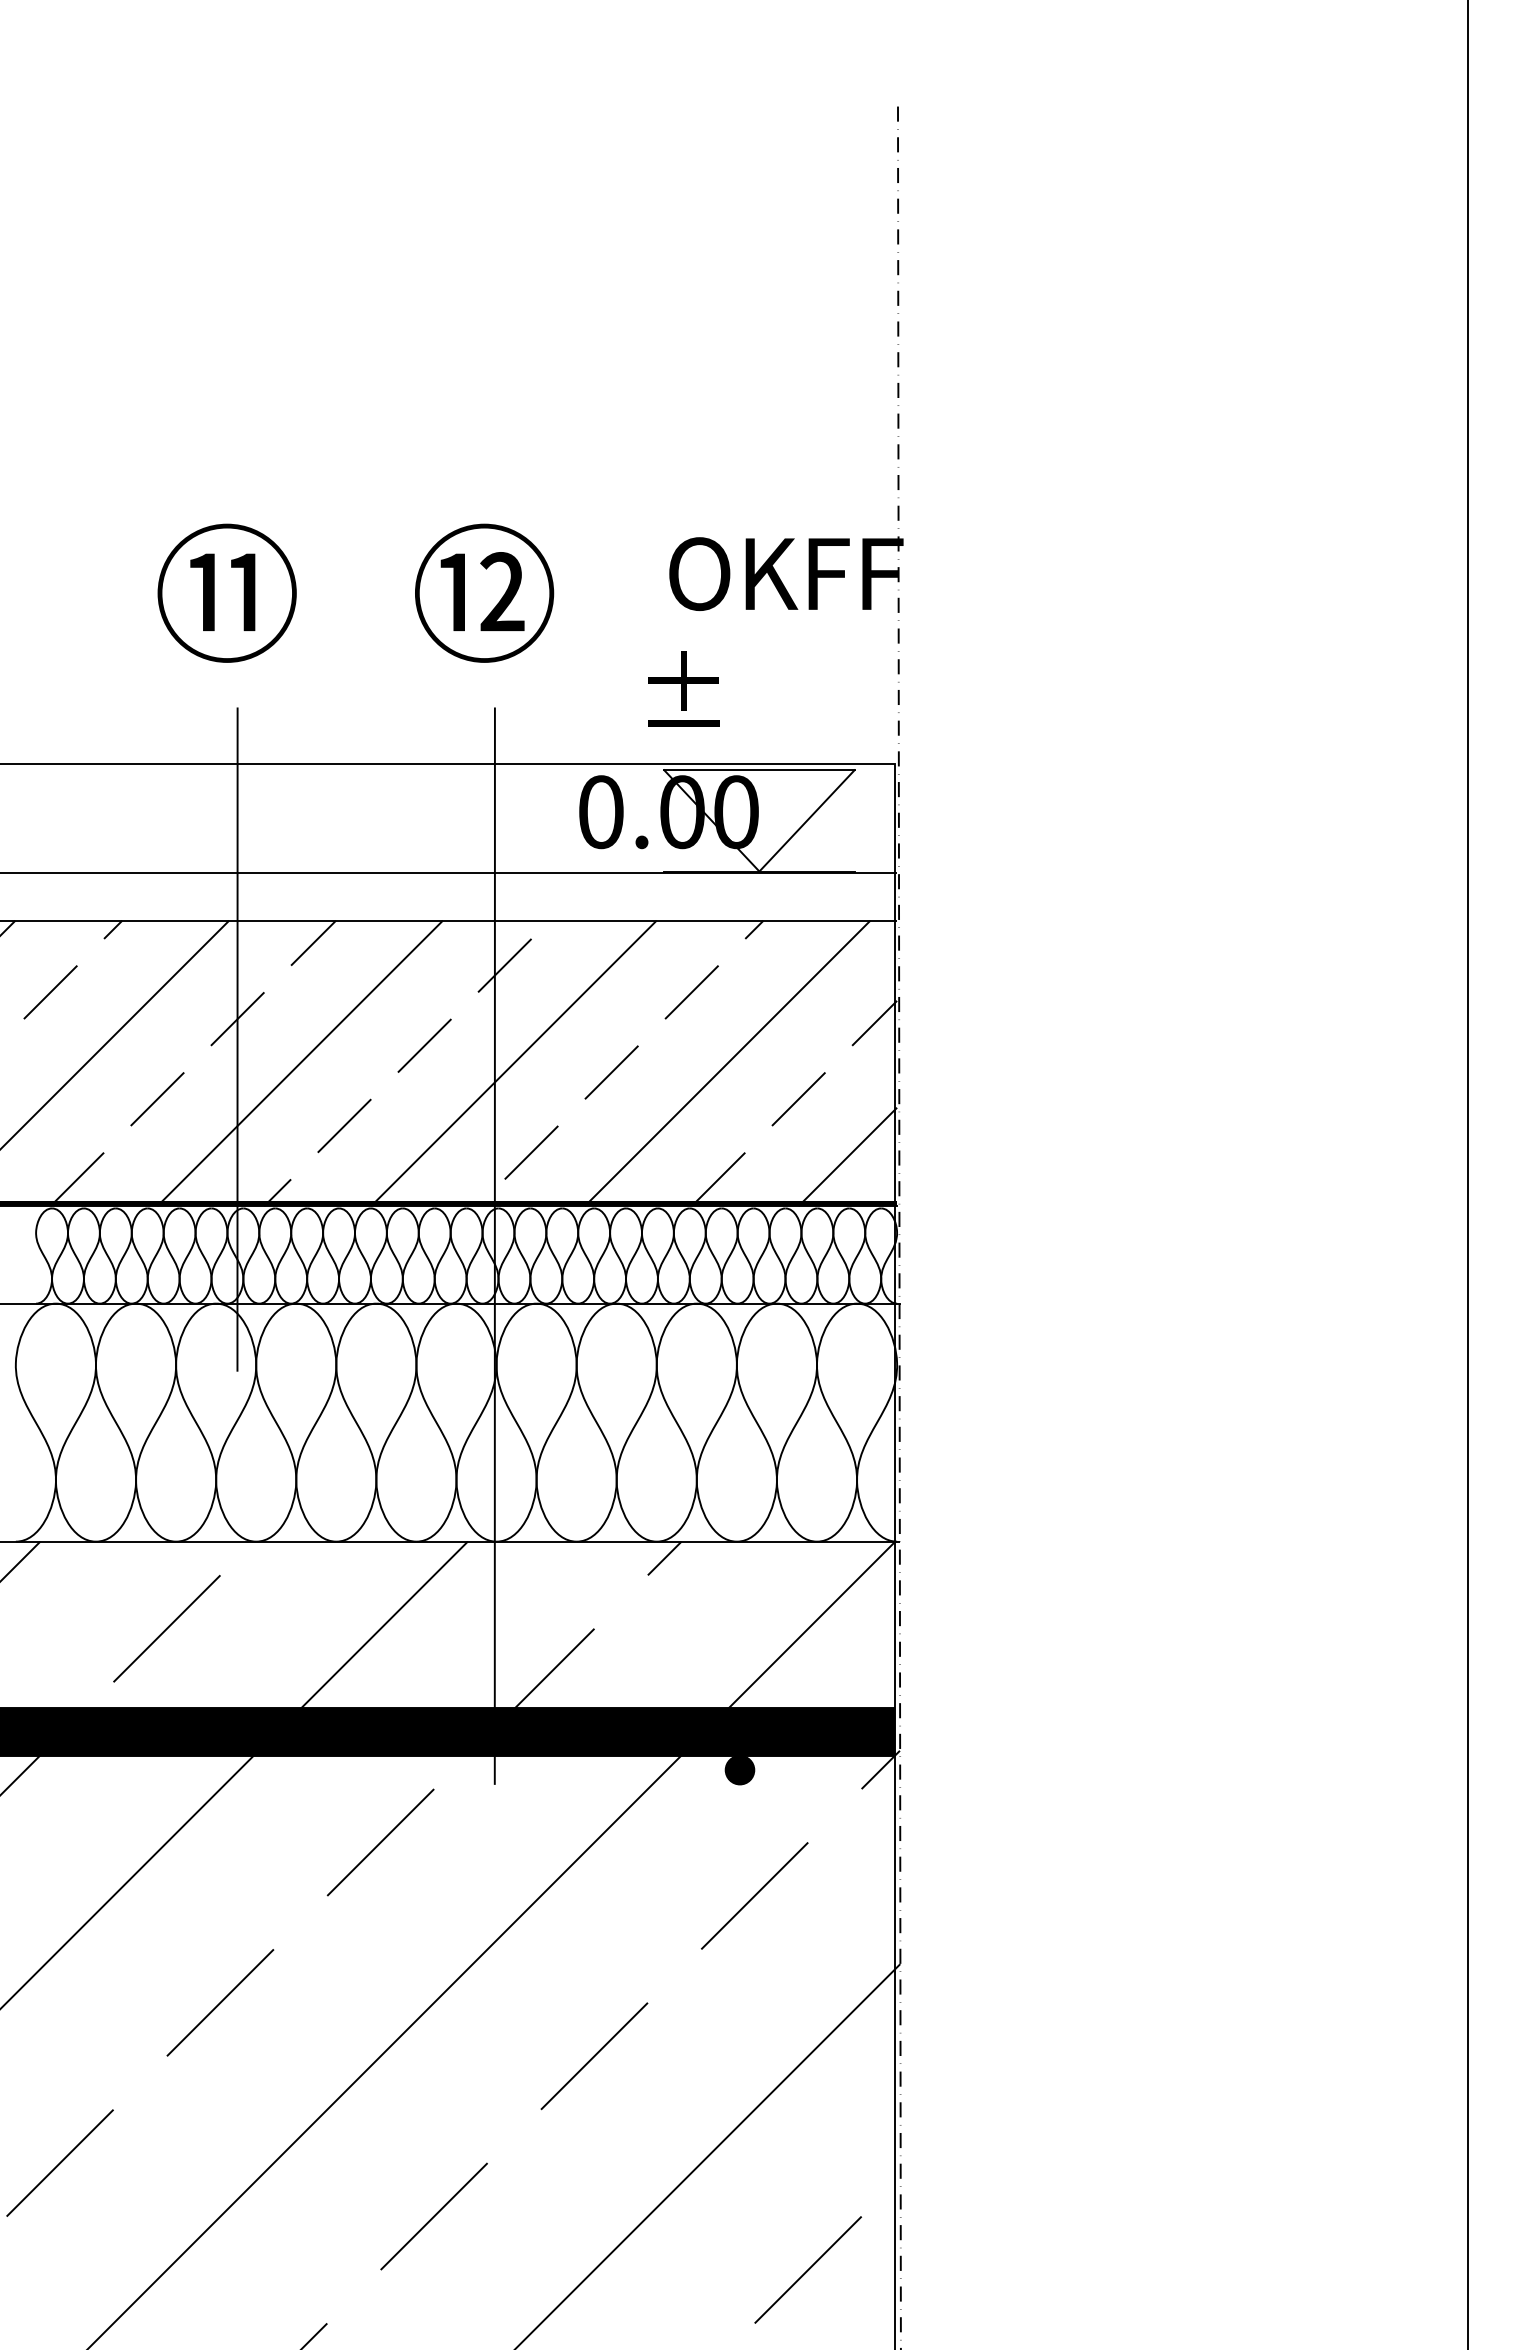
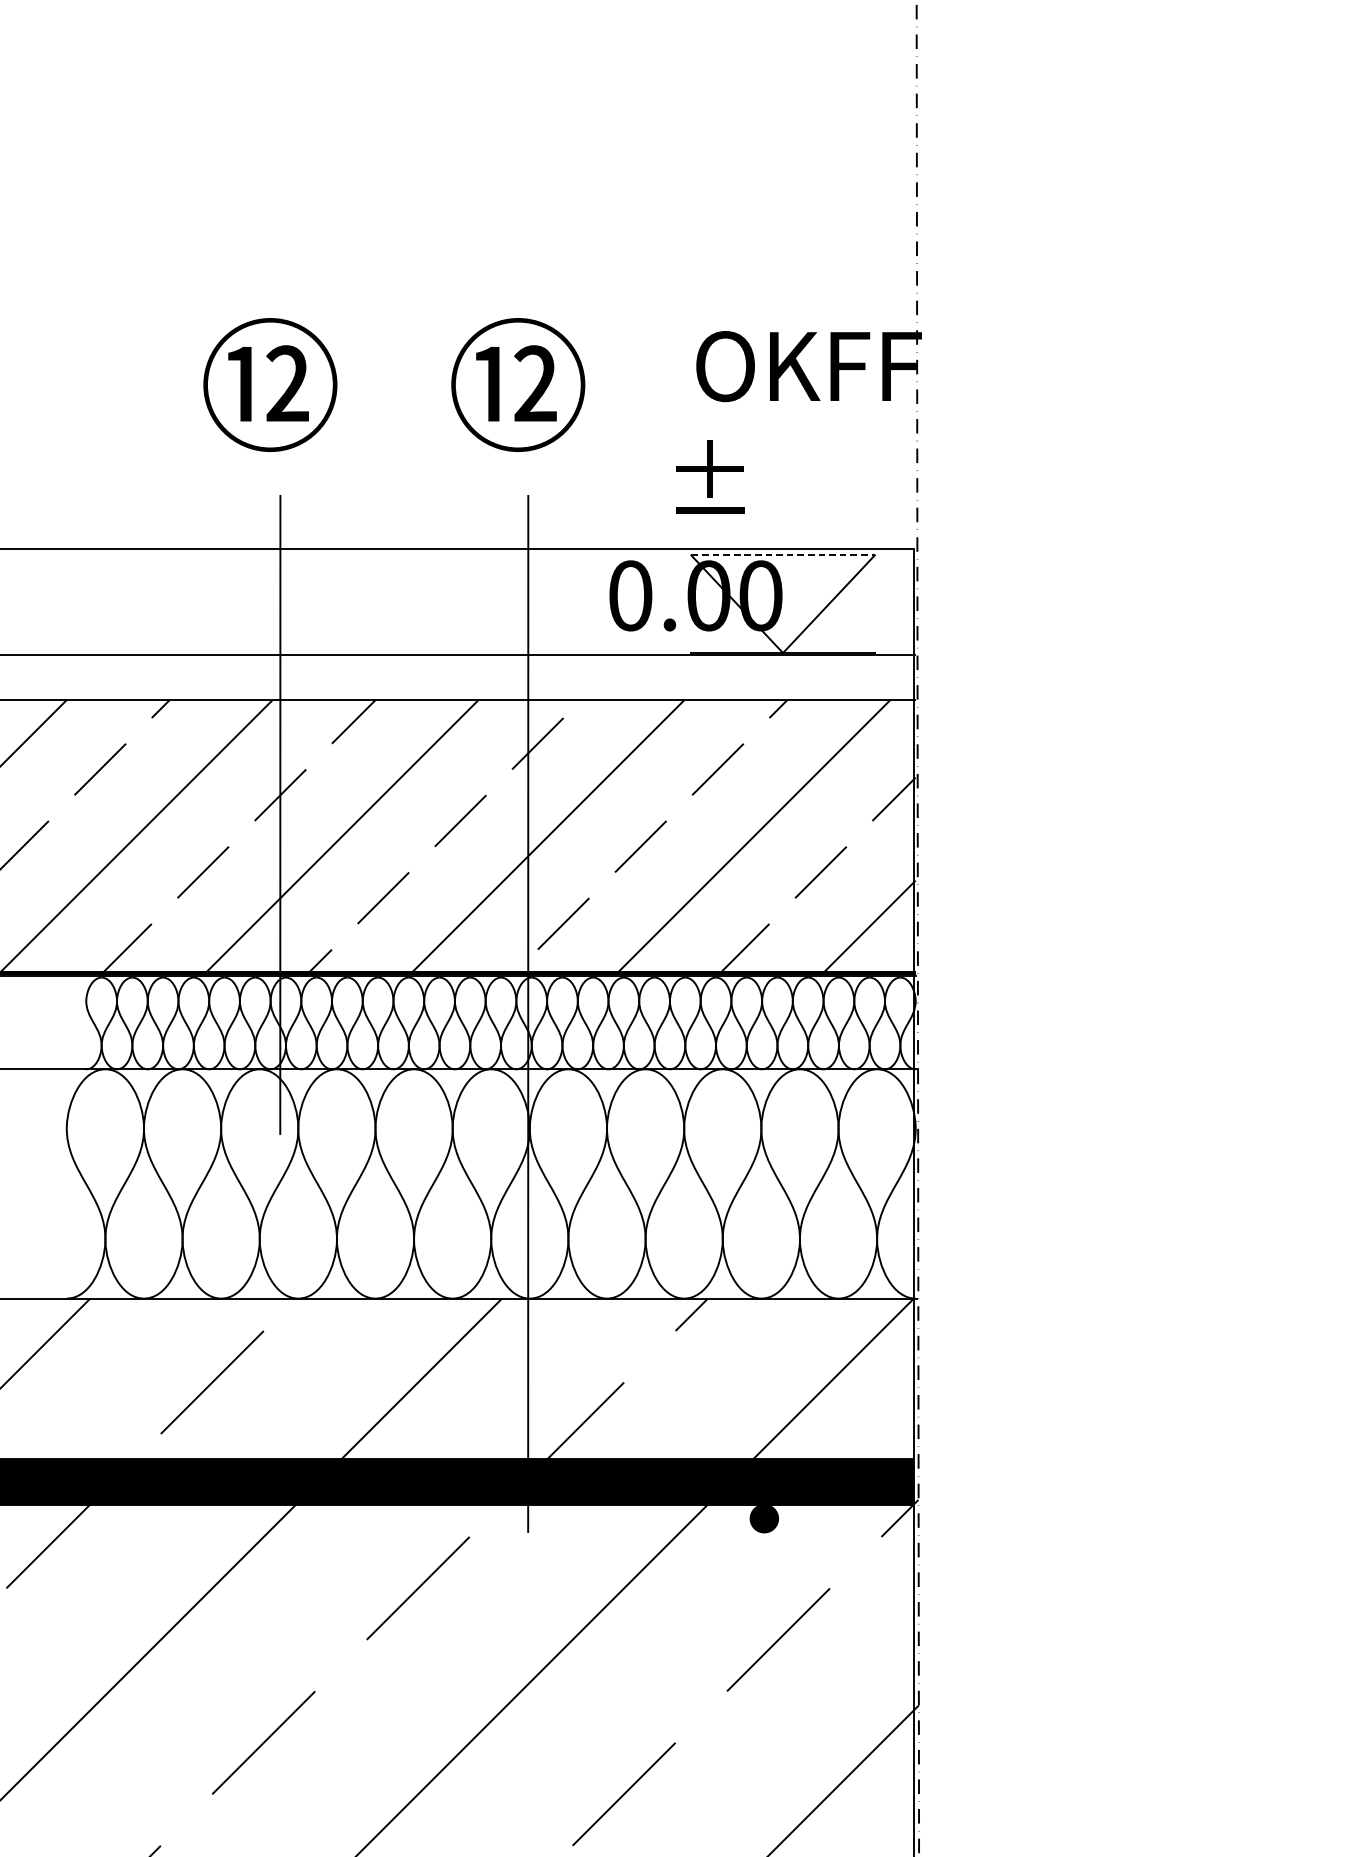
text: (225, 591) -> (268, 383), ⑪ -> ⑫
line: (759, 770) -> (783, 555), solid -> dashed

